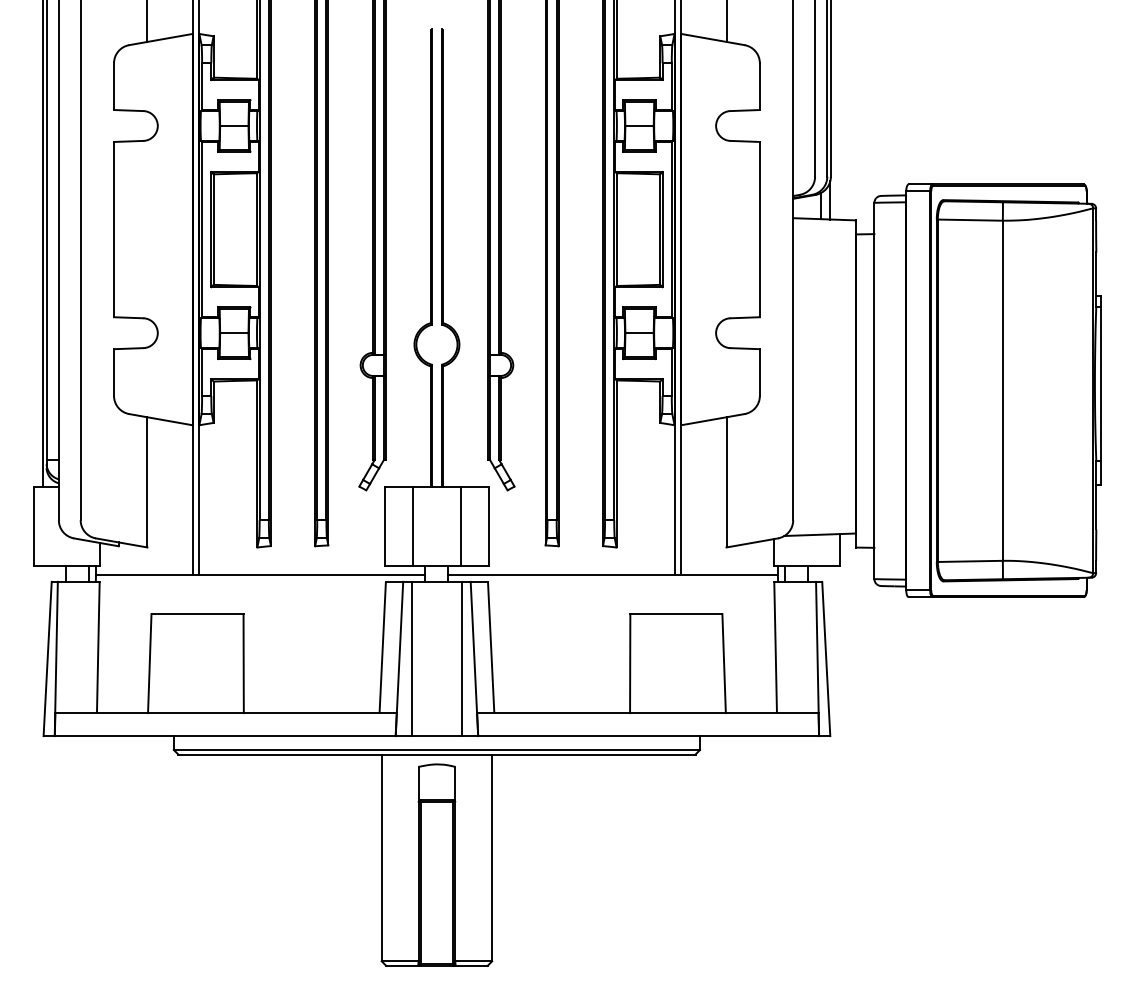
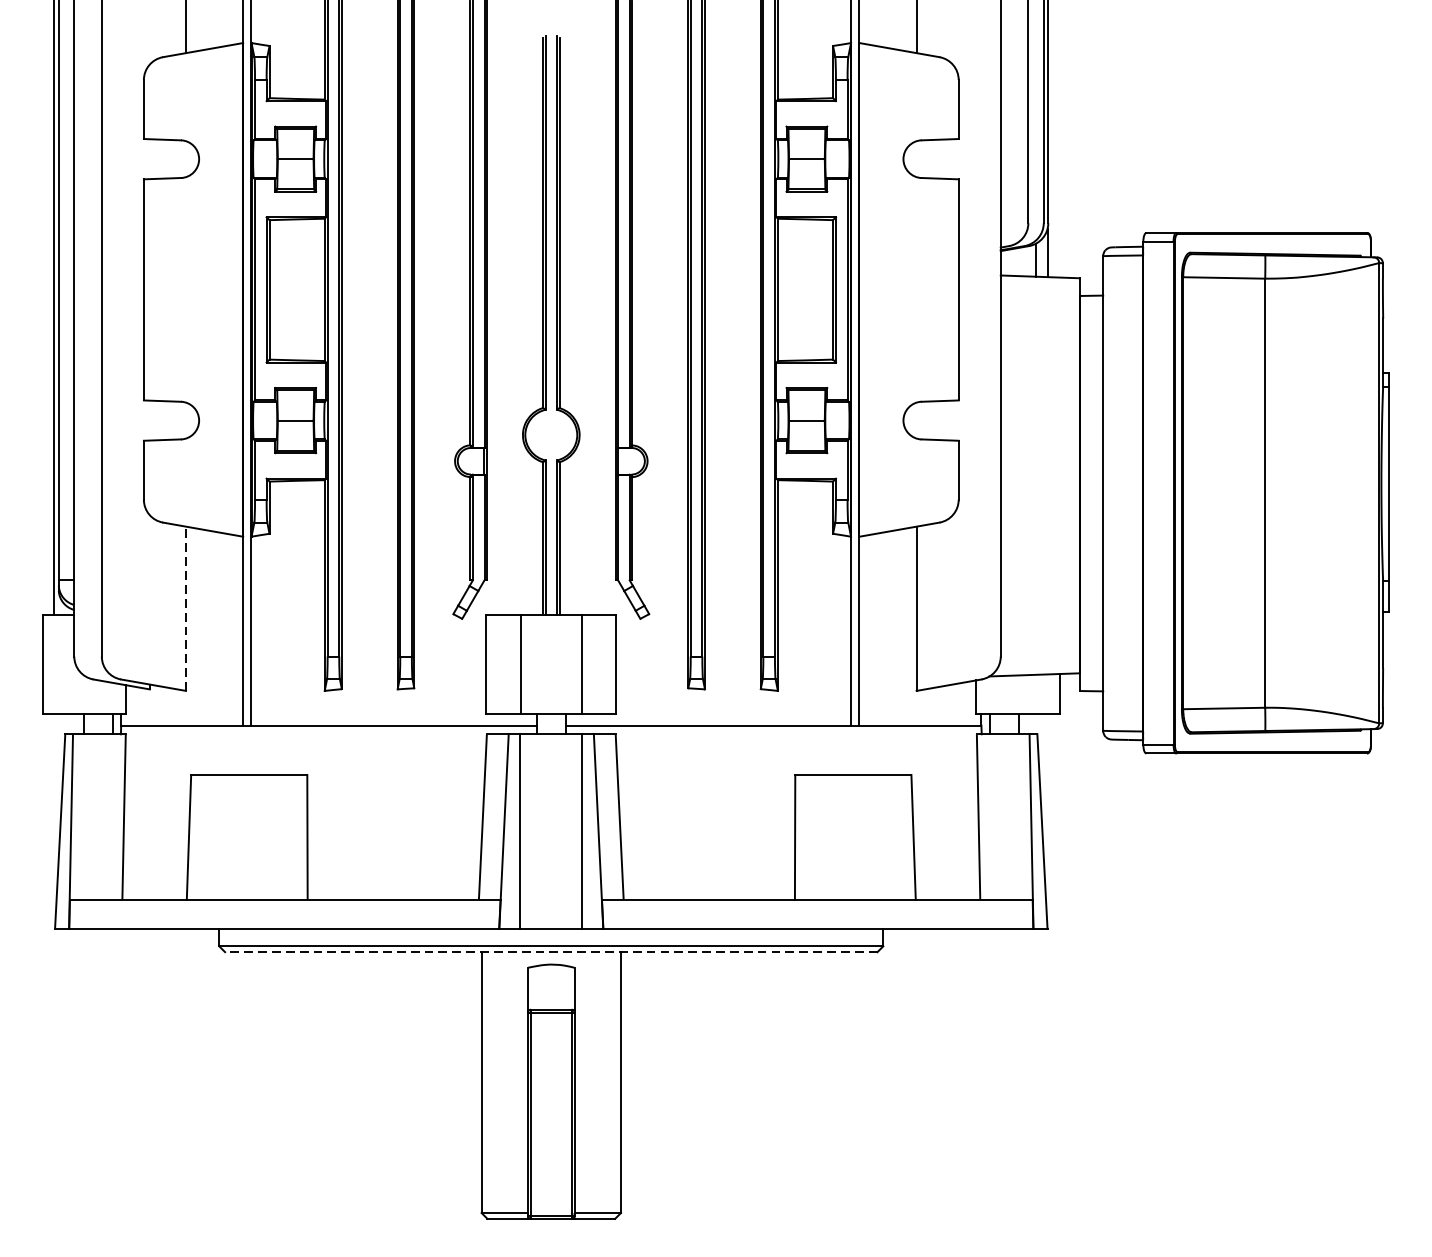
line: (147, 481) -> (186, 607), solid -> dashed
line: (436, 754) -> (550, 952), solid -> dashed

